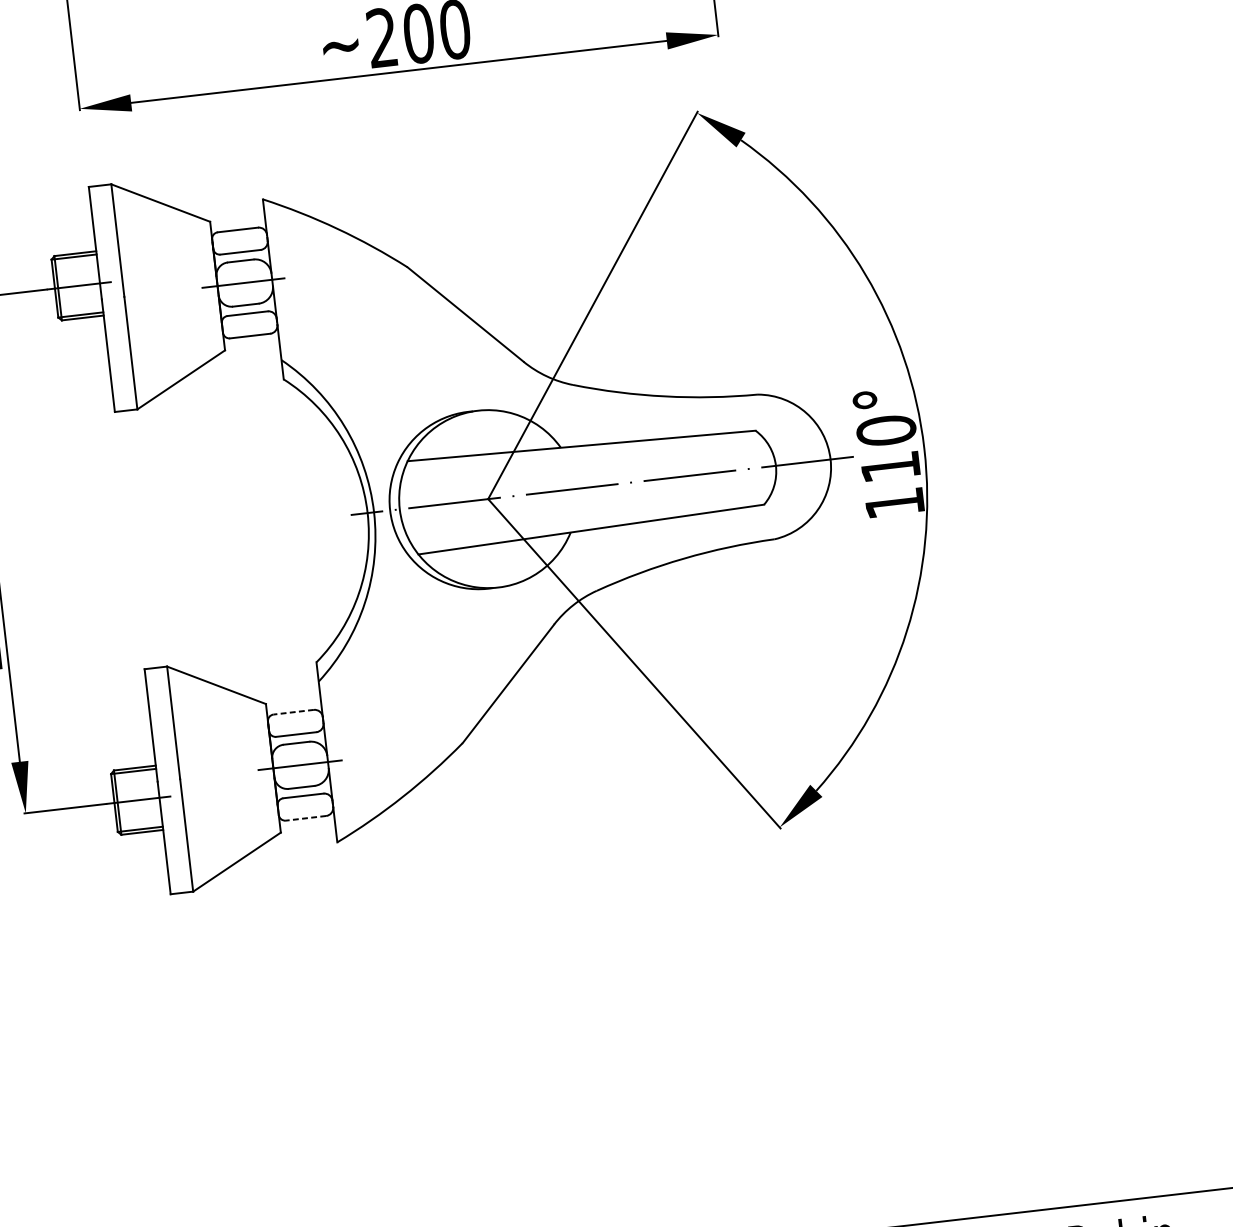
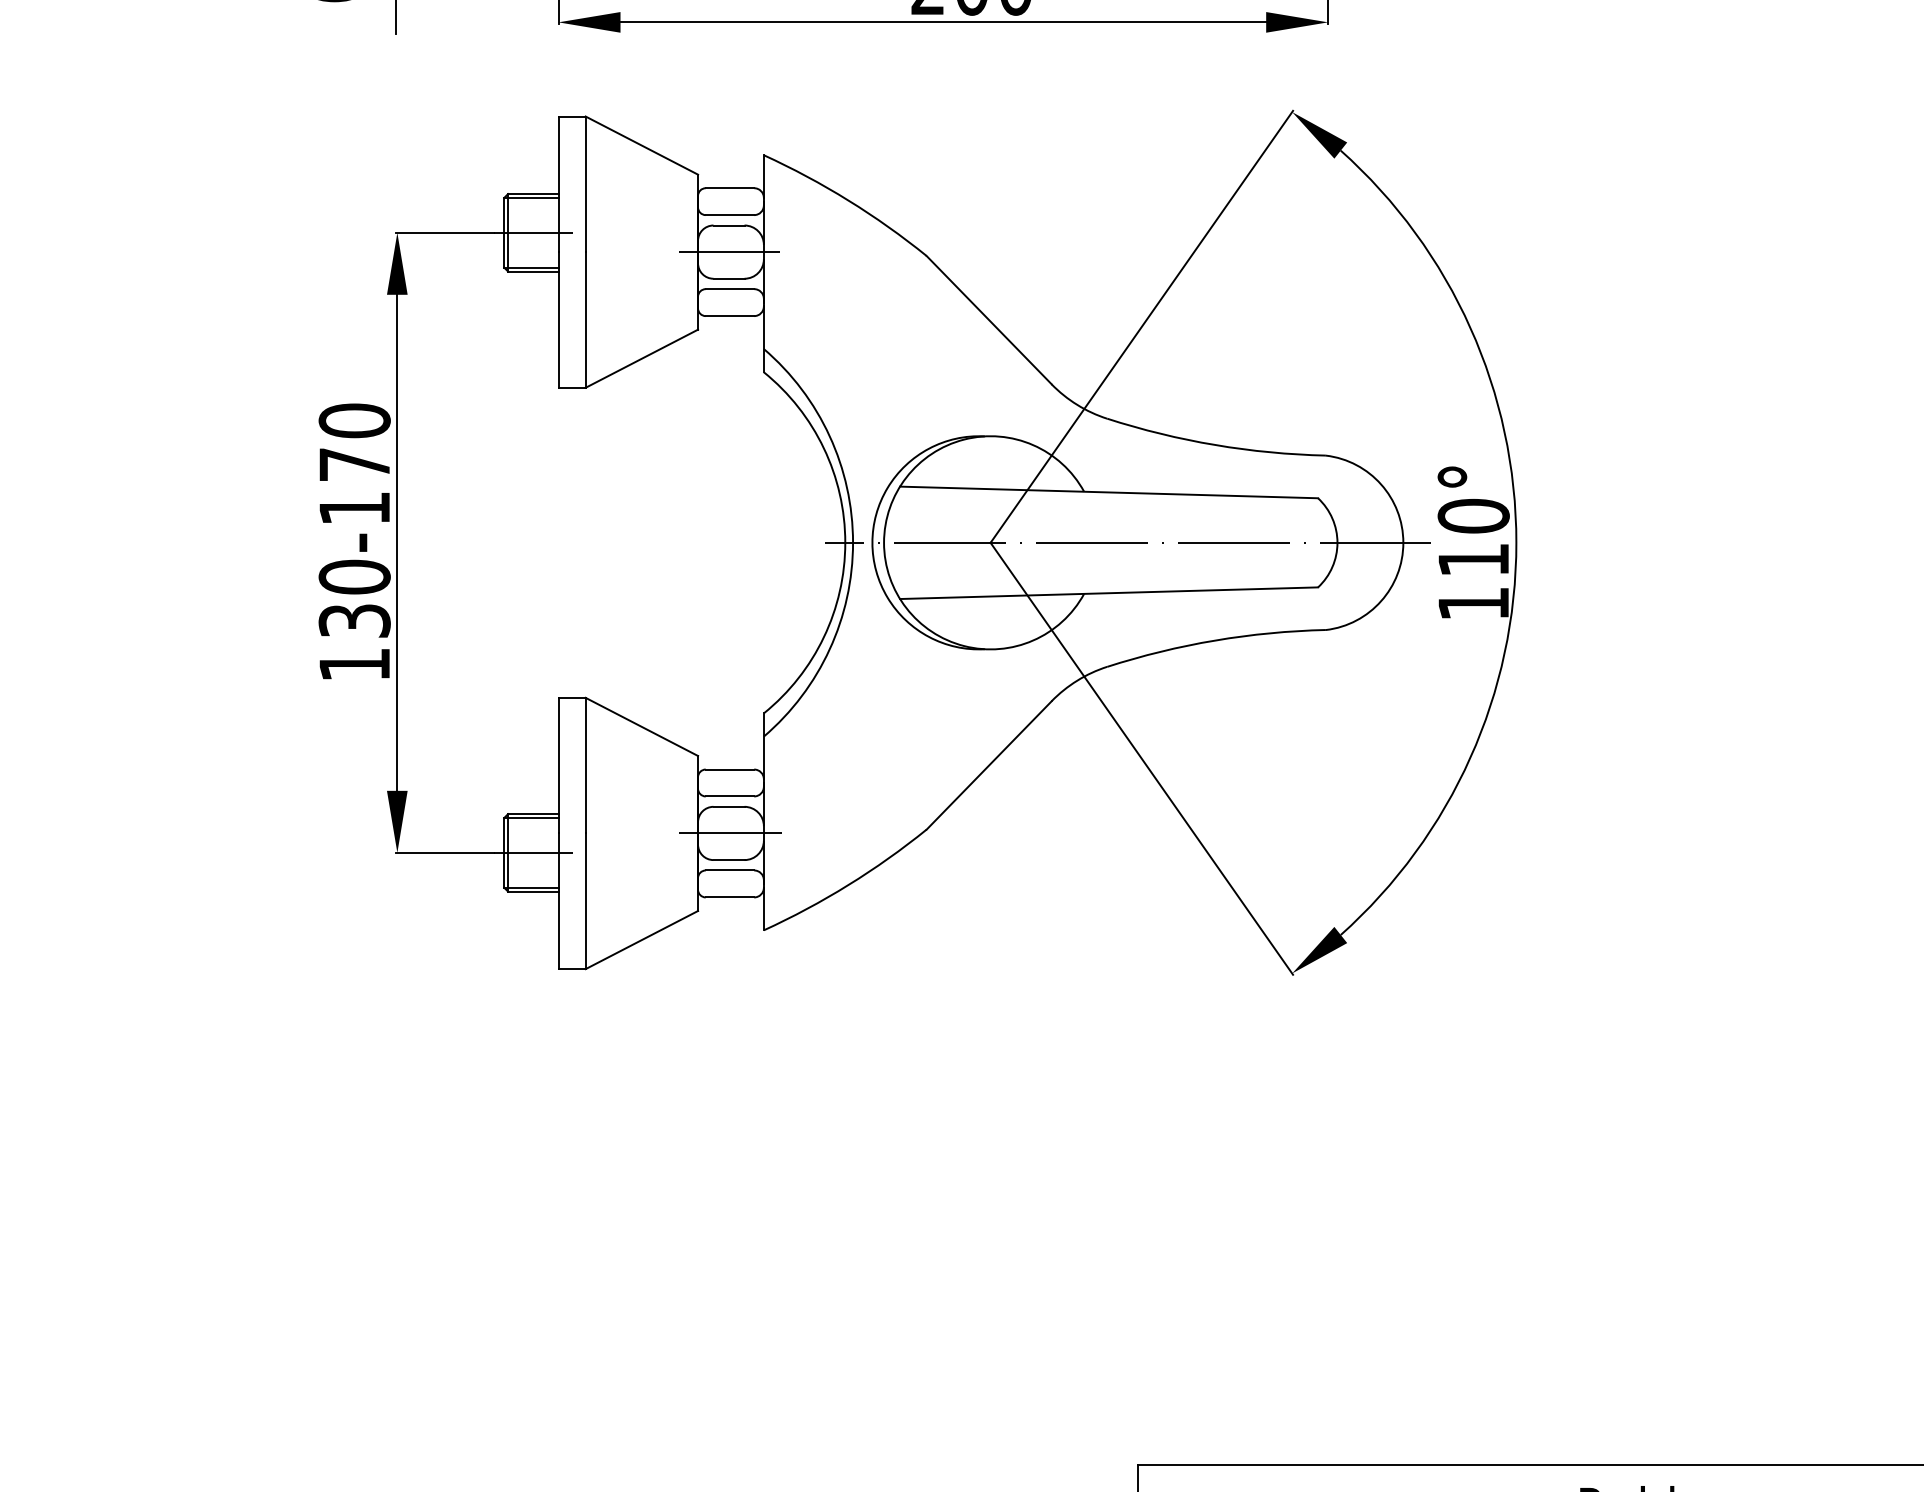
line: (293, 712) -> (729, 769), dashed -> solid
line: (305, 818) -> (729, 897), dashed -> solid

